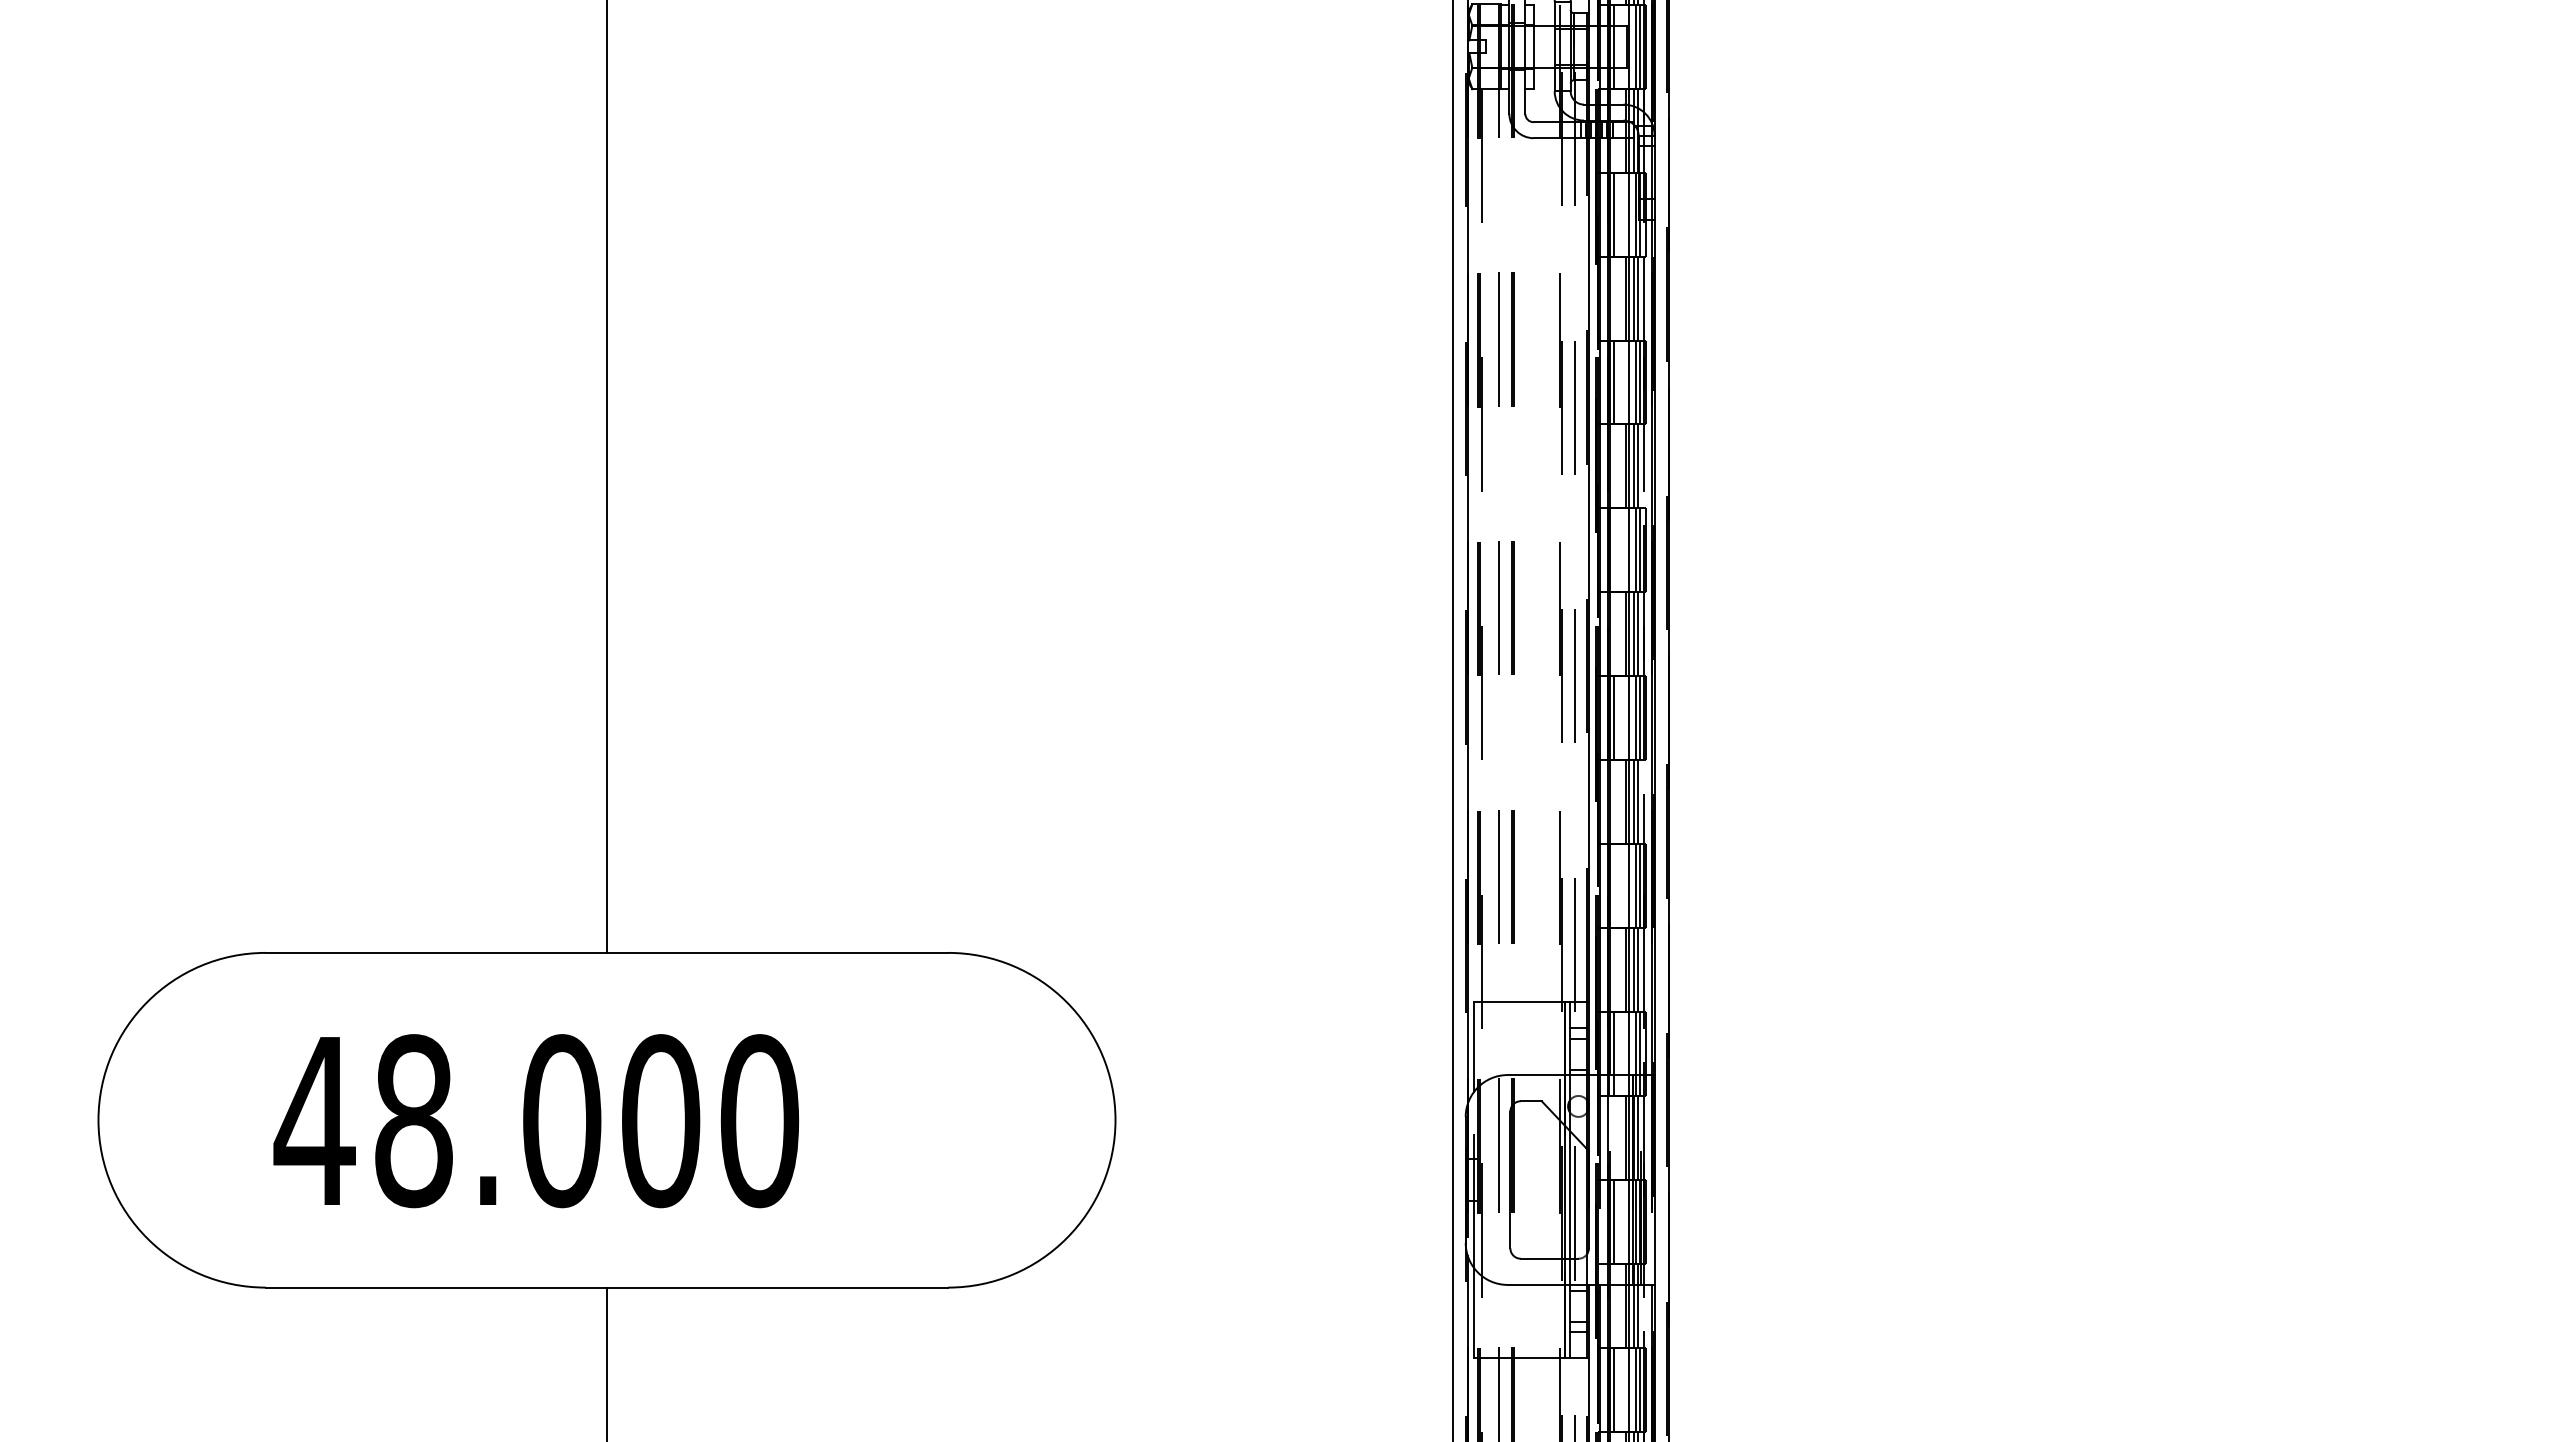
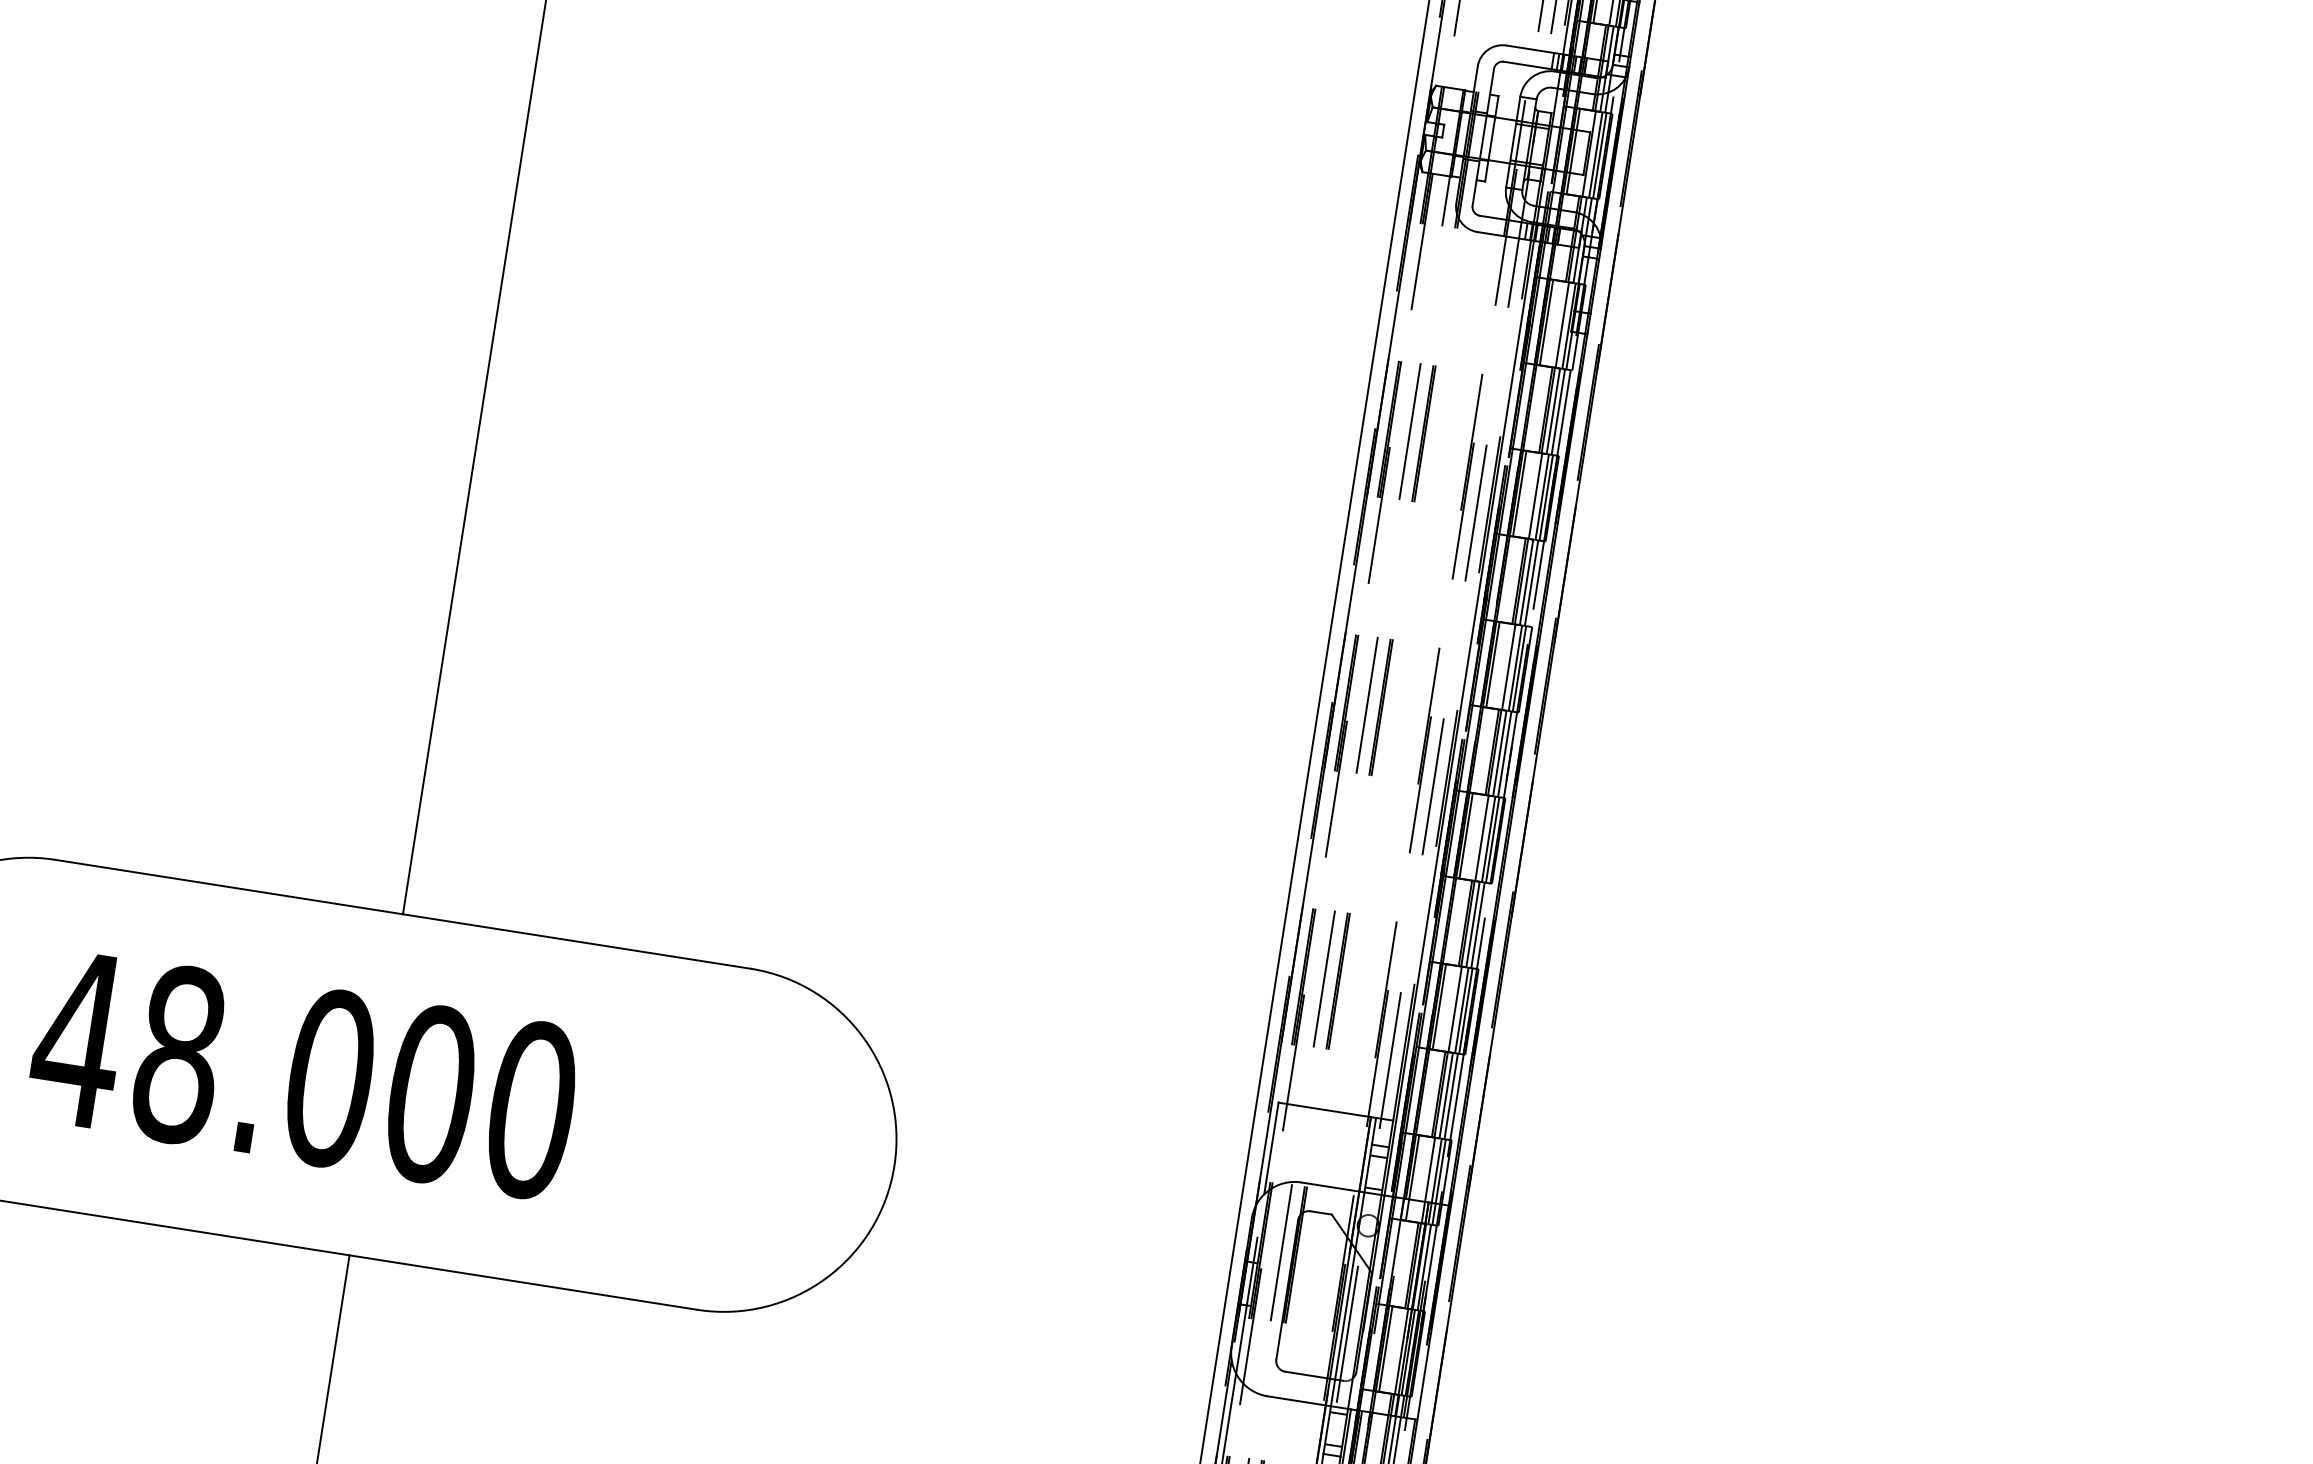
line: (1613, 550) -> (1492, 664), added
line: (1613, 886) -> (1439, 1007), added

